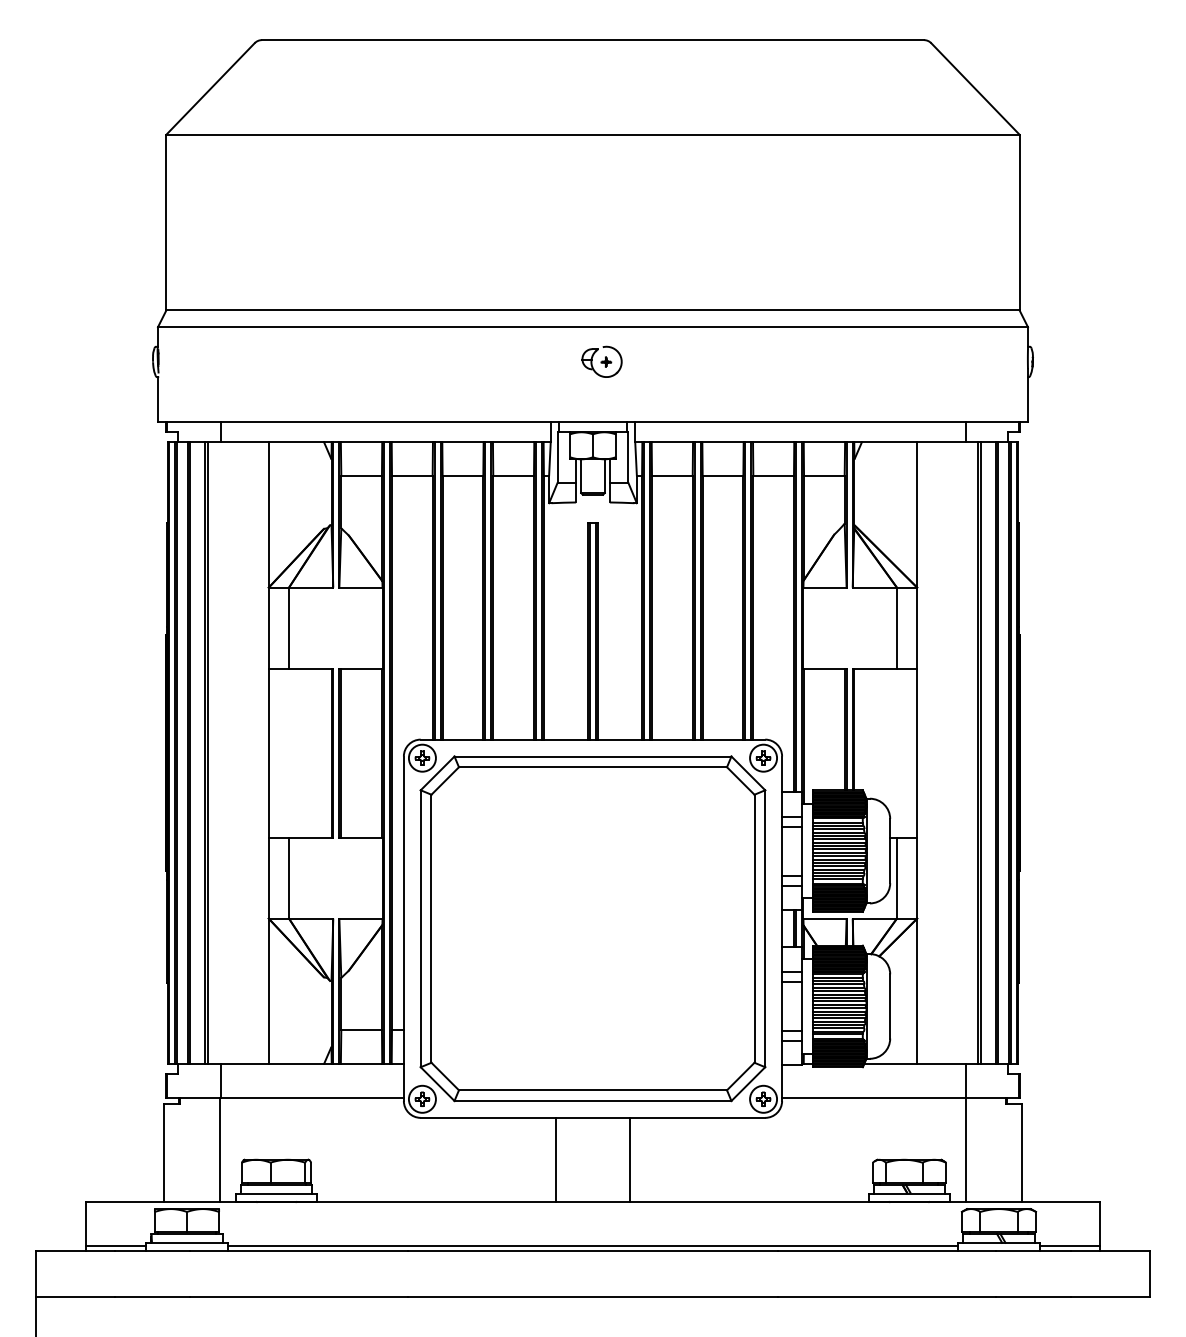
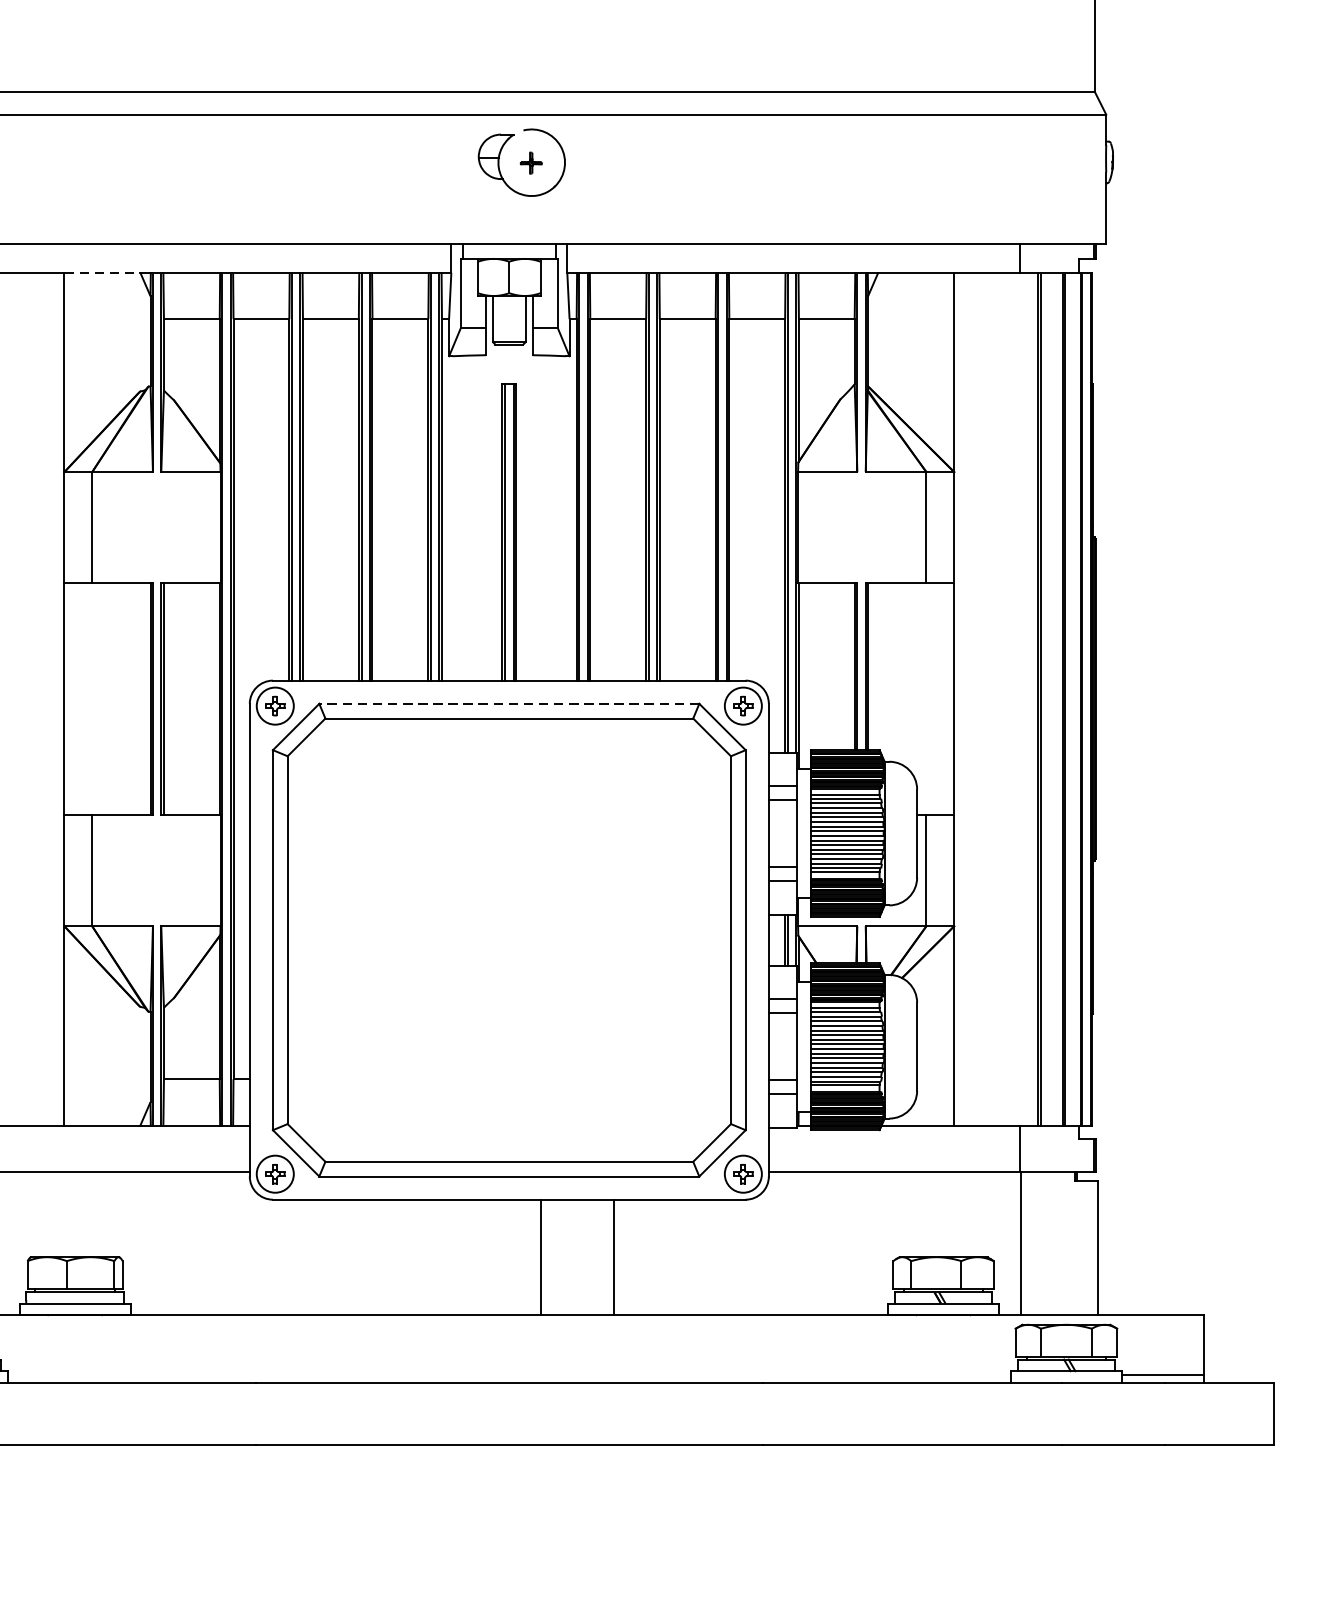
part: (601, 361) -> (520, 161), size x1.6
line: (296, 442) -> (102, 272), solid -> dashed
line: (592, 756) -> (508, 703), solid -> dashed
line: (555, 1159) -> (540, 1256), moved
line: (630, 1159) -> (614, 1256), moved
line: (592, 1245) -> (508, 1374), removed

